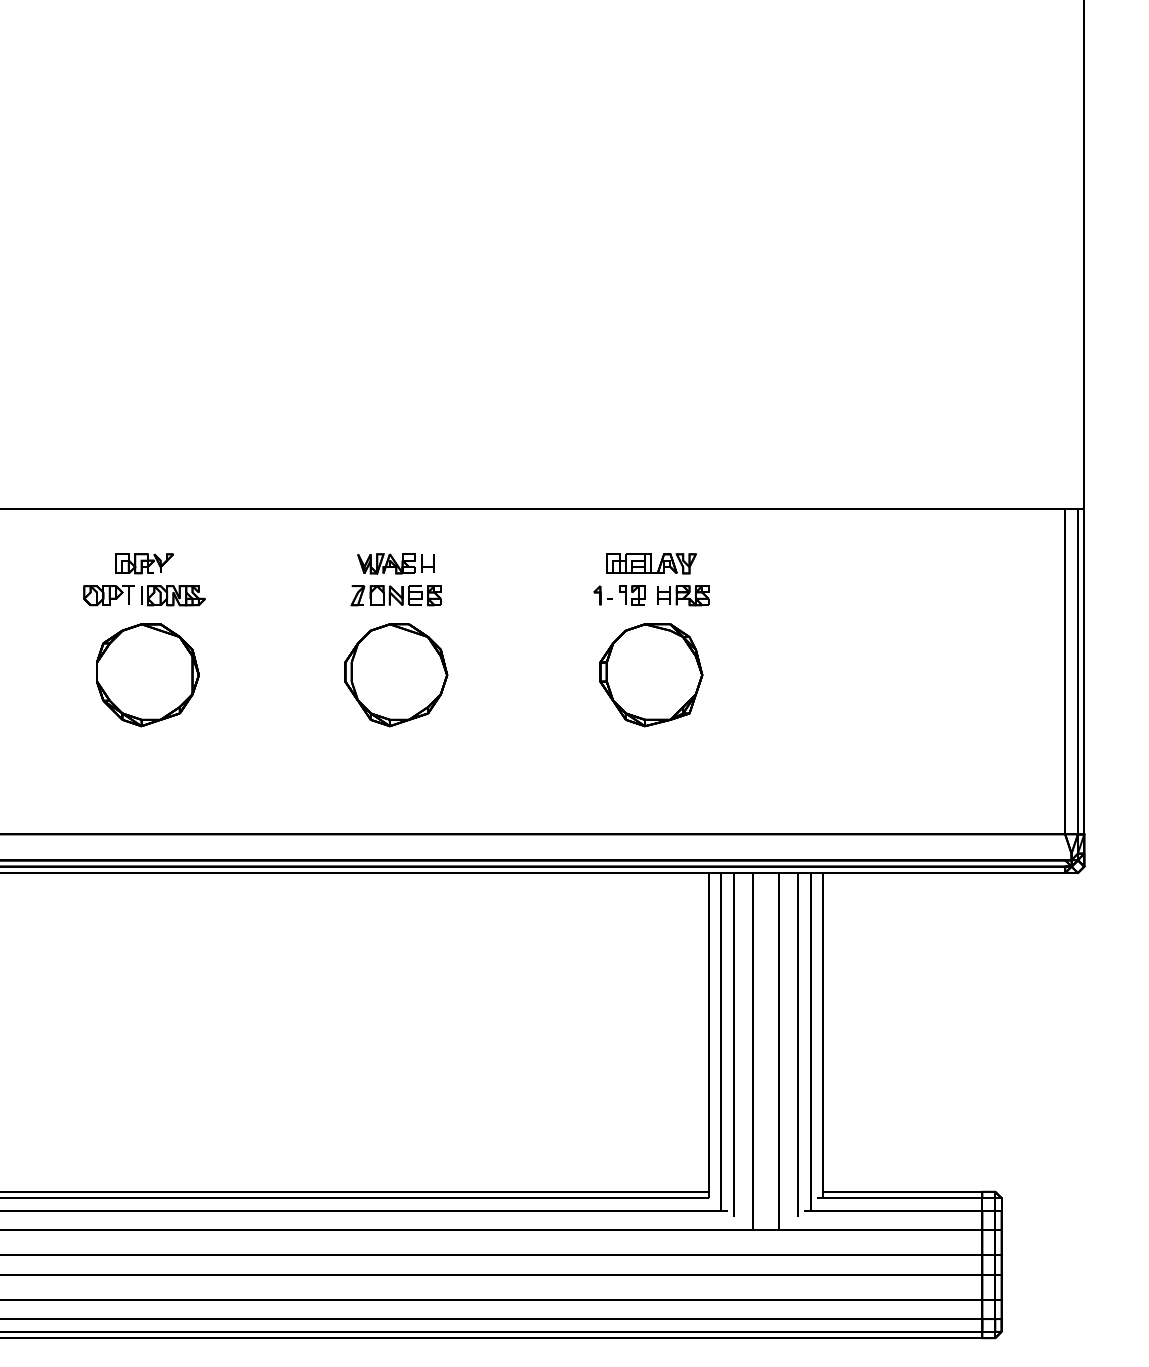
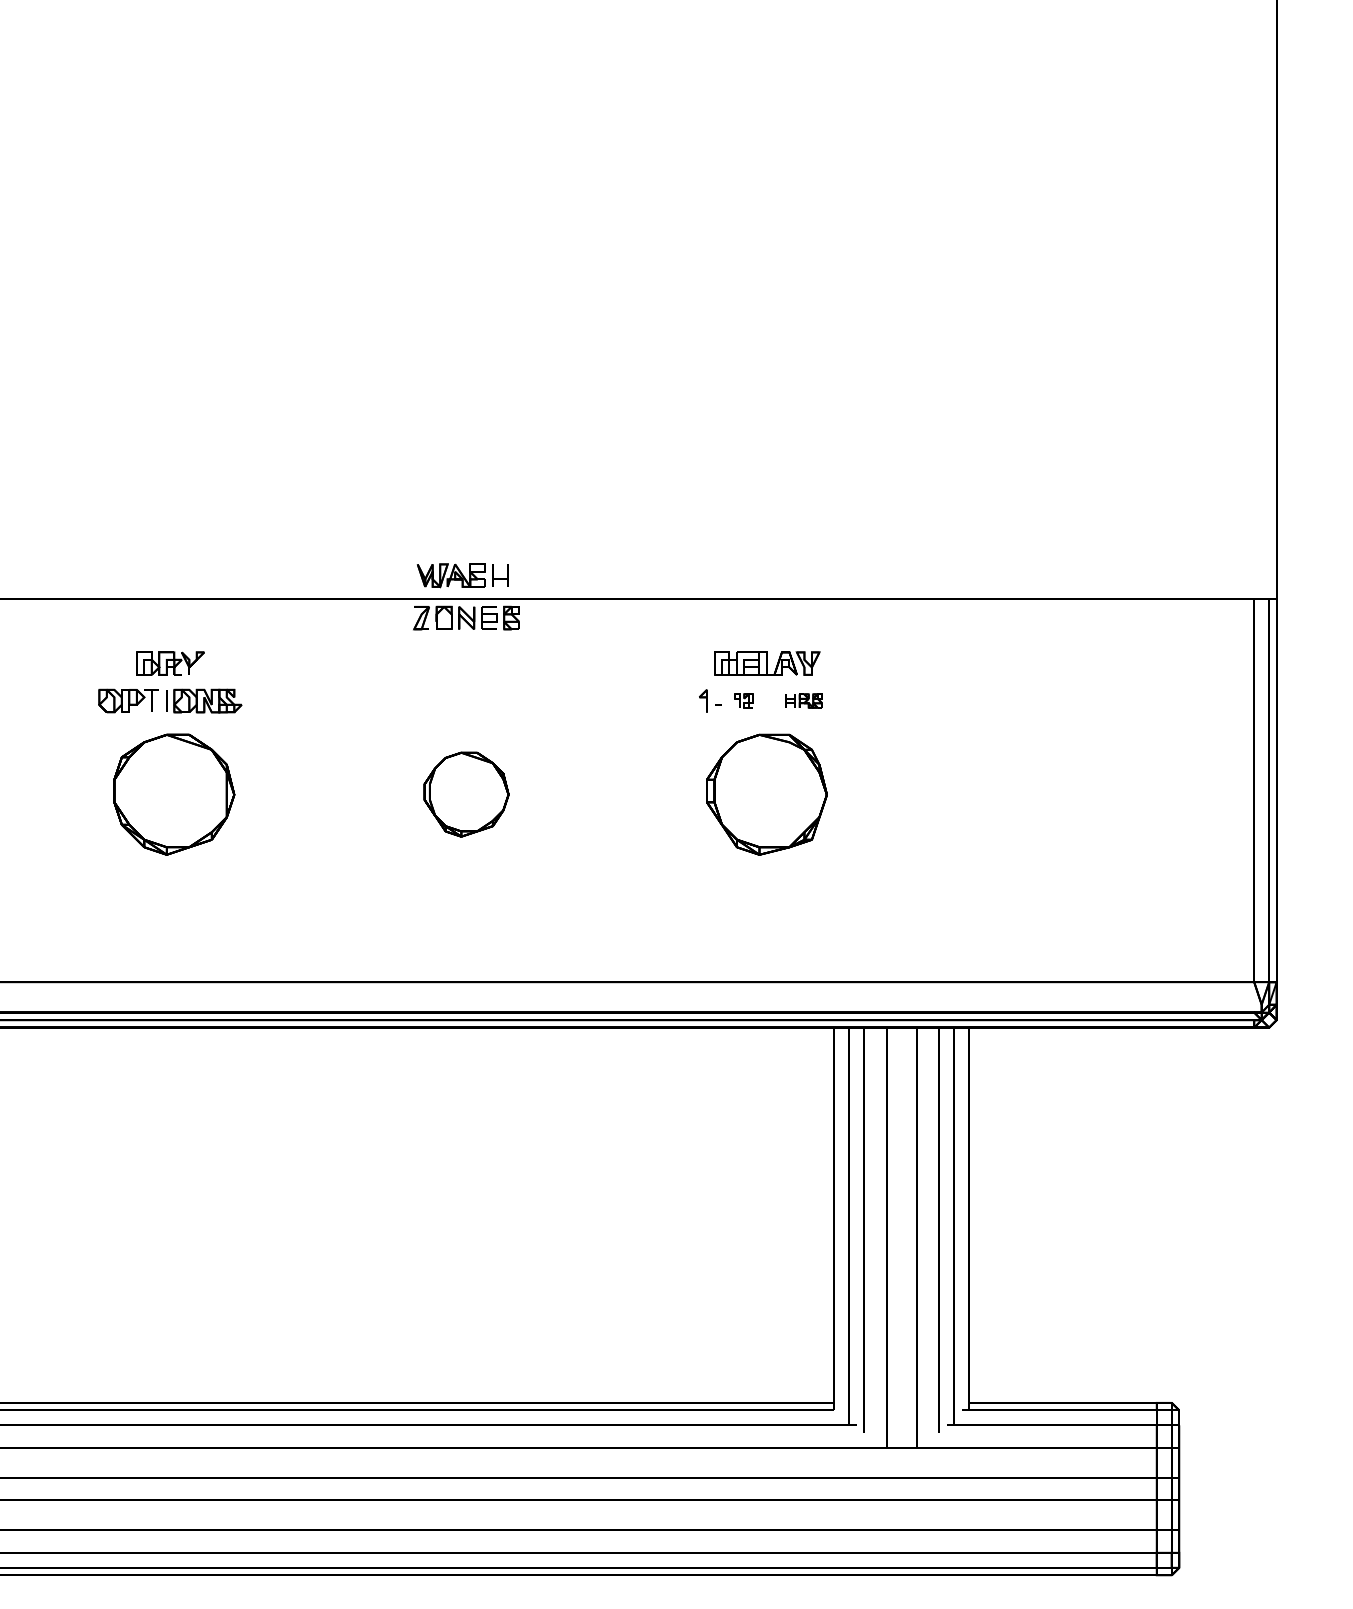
part: (396, 563) -> (462, 575), moved
part: (396, 595) -> (466, 617), moved
part: (631, 595) -> (743, 700), size x0.6
part: (682, 595) -> (803, 700), size x0.6
part: (396, 675) -> (466, 794), size x0.7

